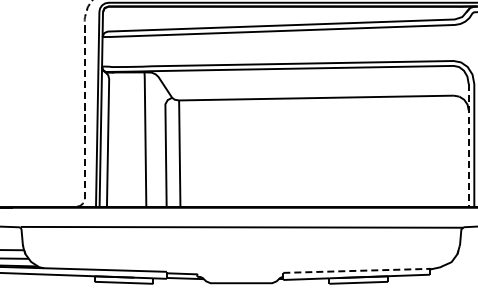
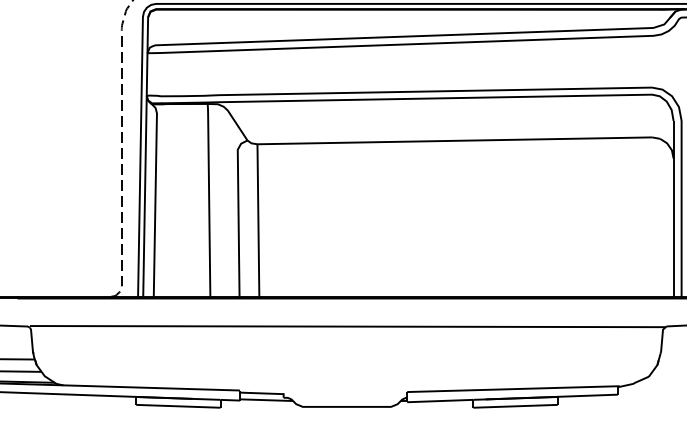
line: (468, 145) -> (673, 209), dashed -> solid
line: (357, 270) -> (513, 388), dashed -> solid

